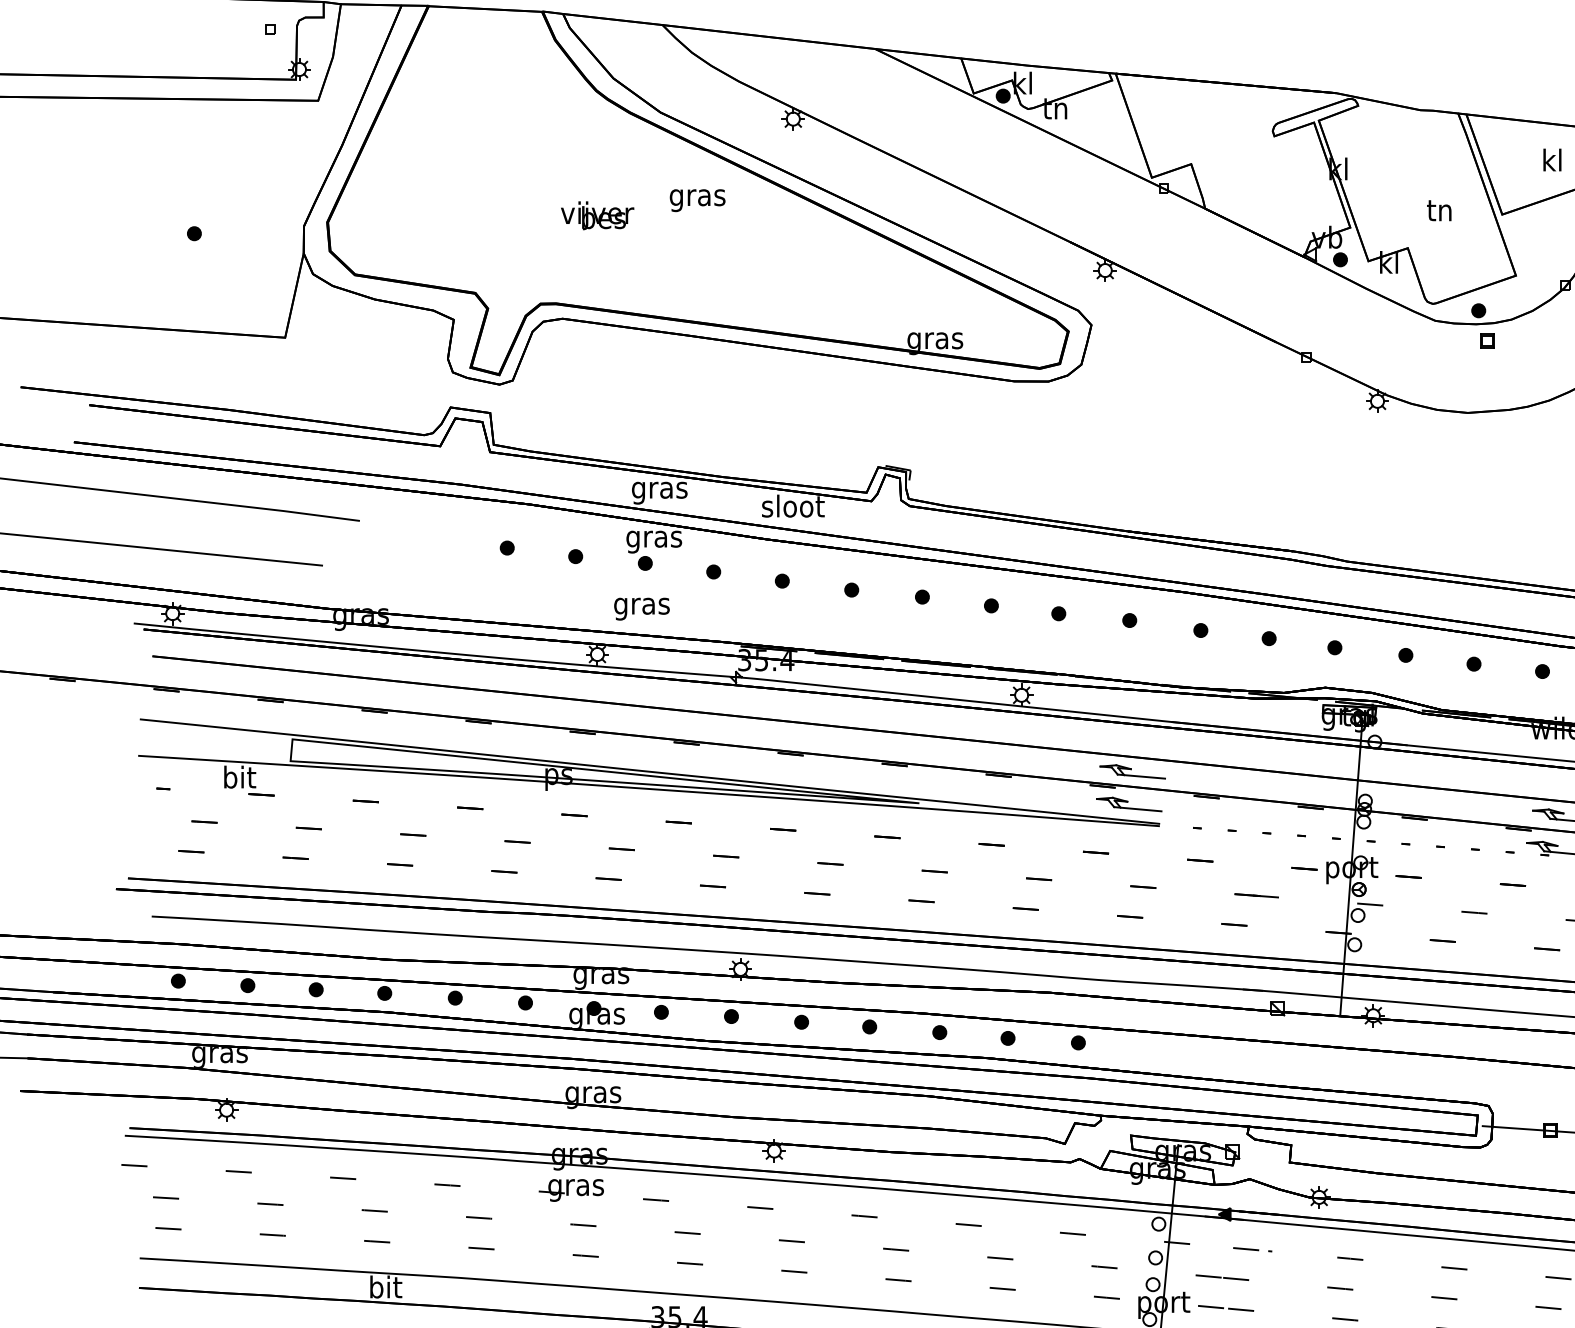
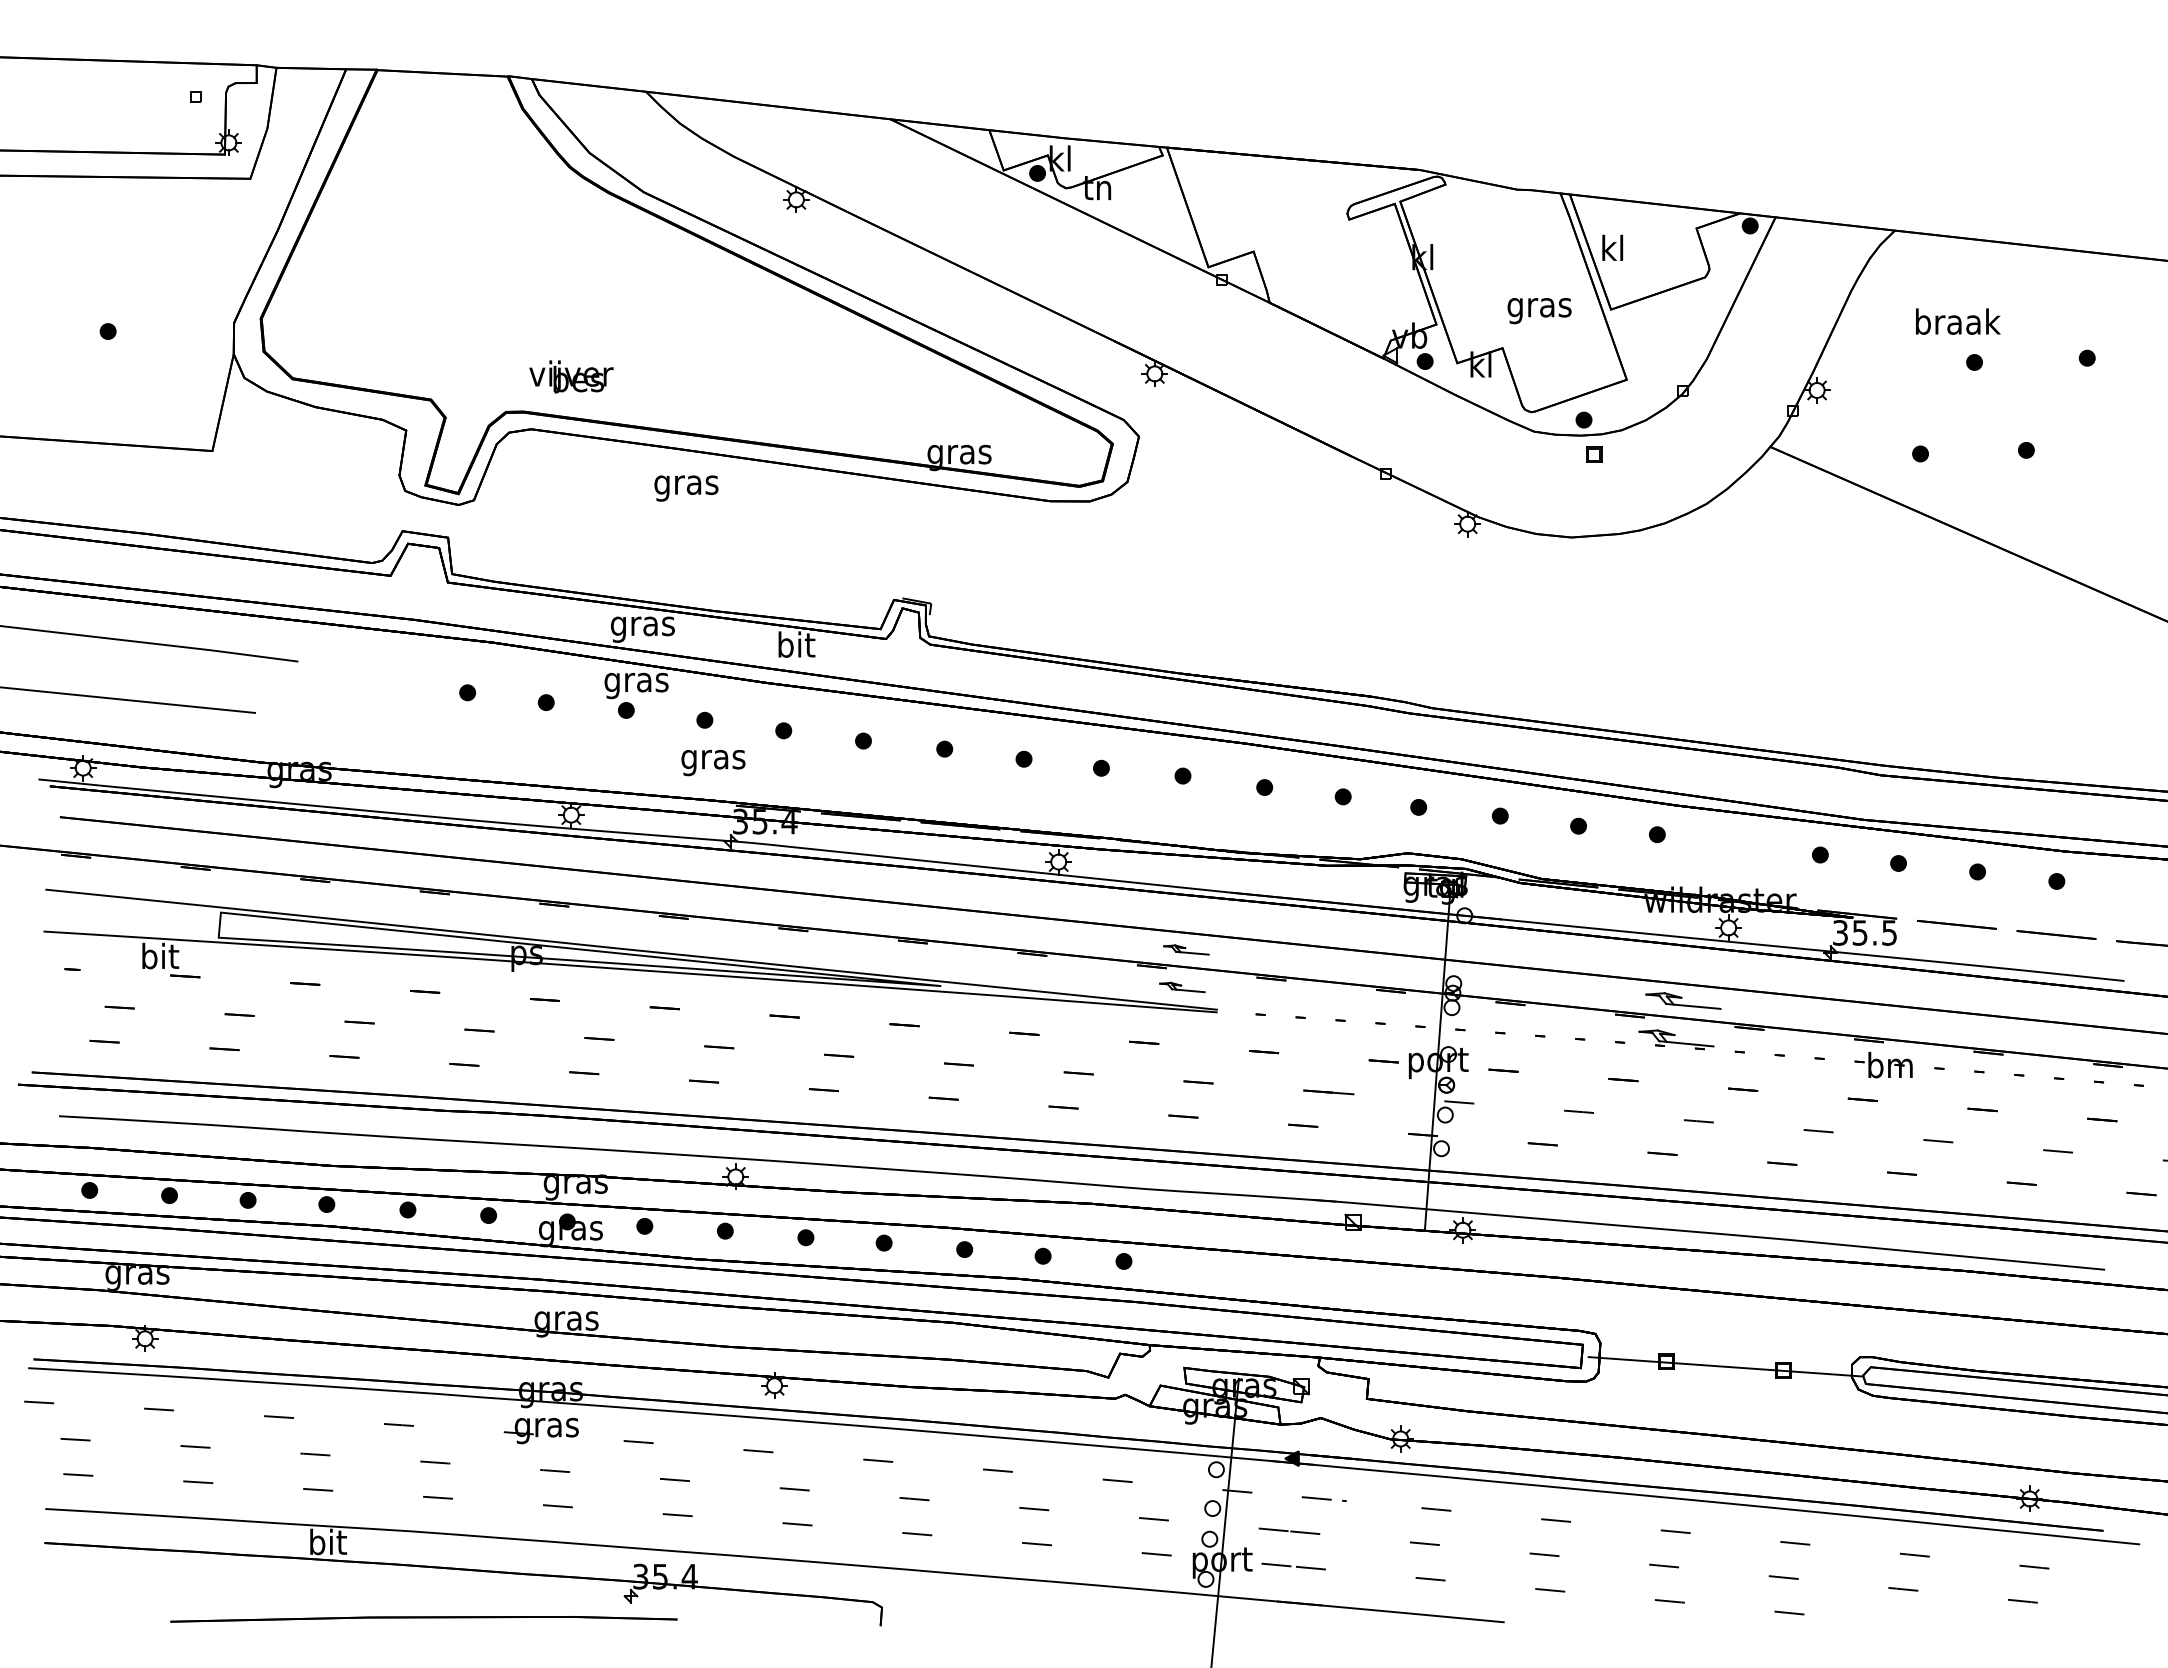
text: (1552, 159) -> (1612, 247), moved
text: (697, 200) -> (686, 488), moved
text: (1439, 213) -> (1539, 308), tn -> gras
text: (597, 215) -> (571, 376), moved
text: (793, 506) -> (796, 644), sloot -> bit
text: (642, 609) -> (713, 763), moved
part: (1132, 771) -> (1186, 949), size x0.6
part: (1129, 804) -> (1182, 987), size x0.6

